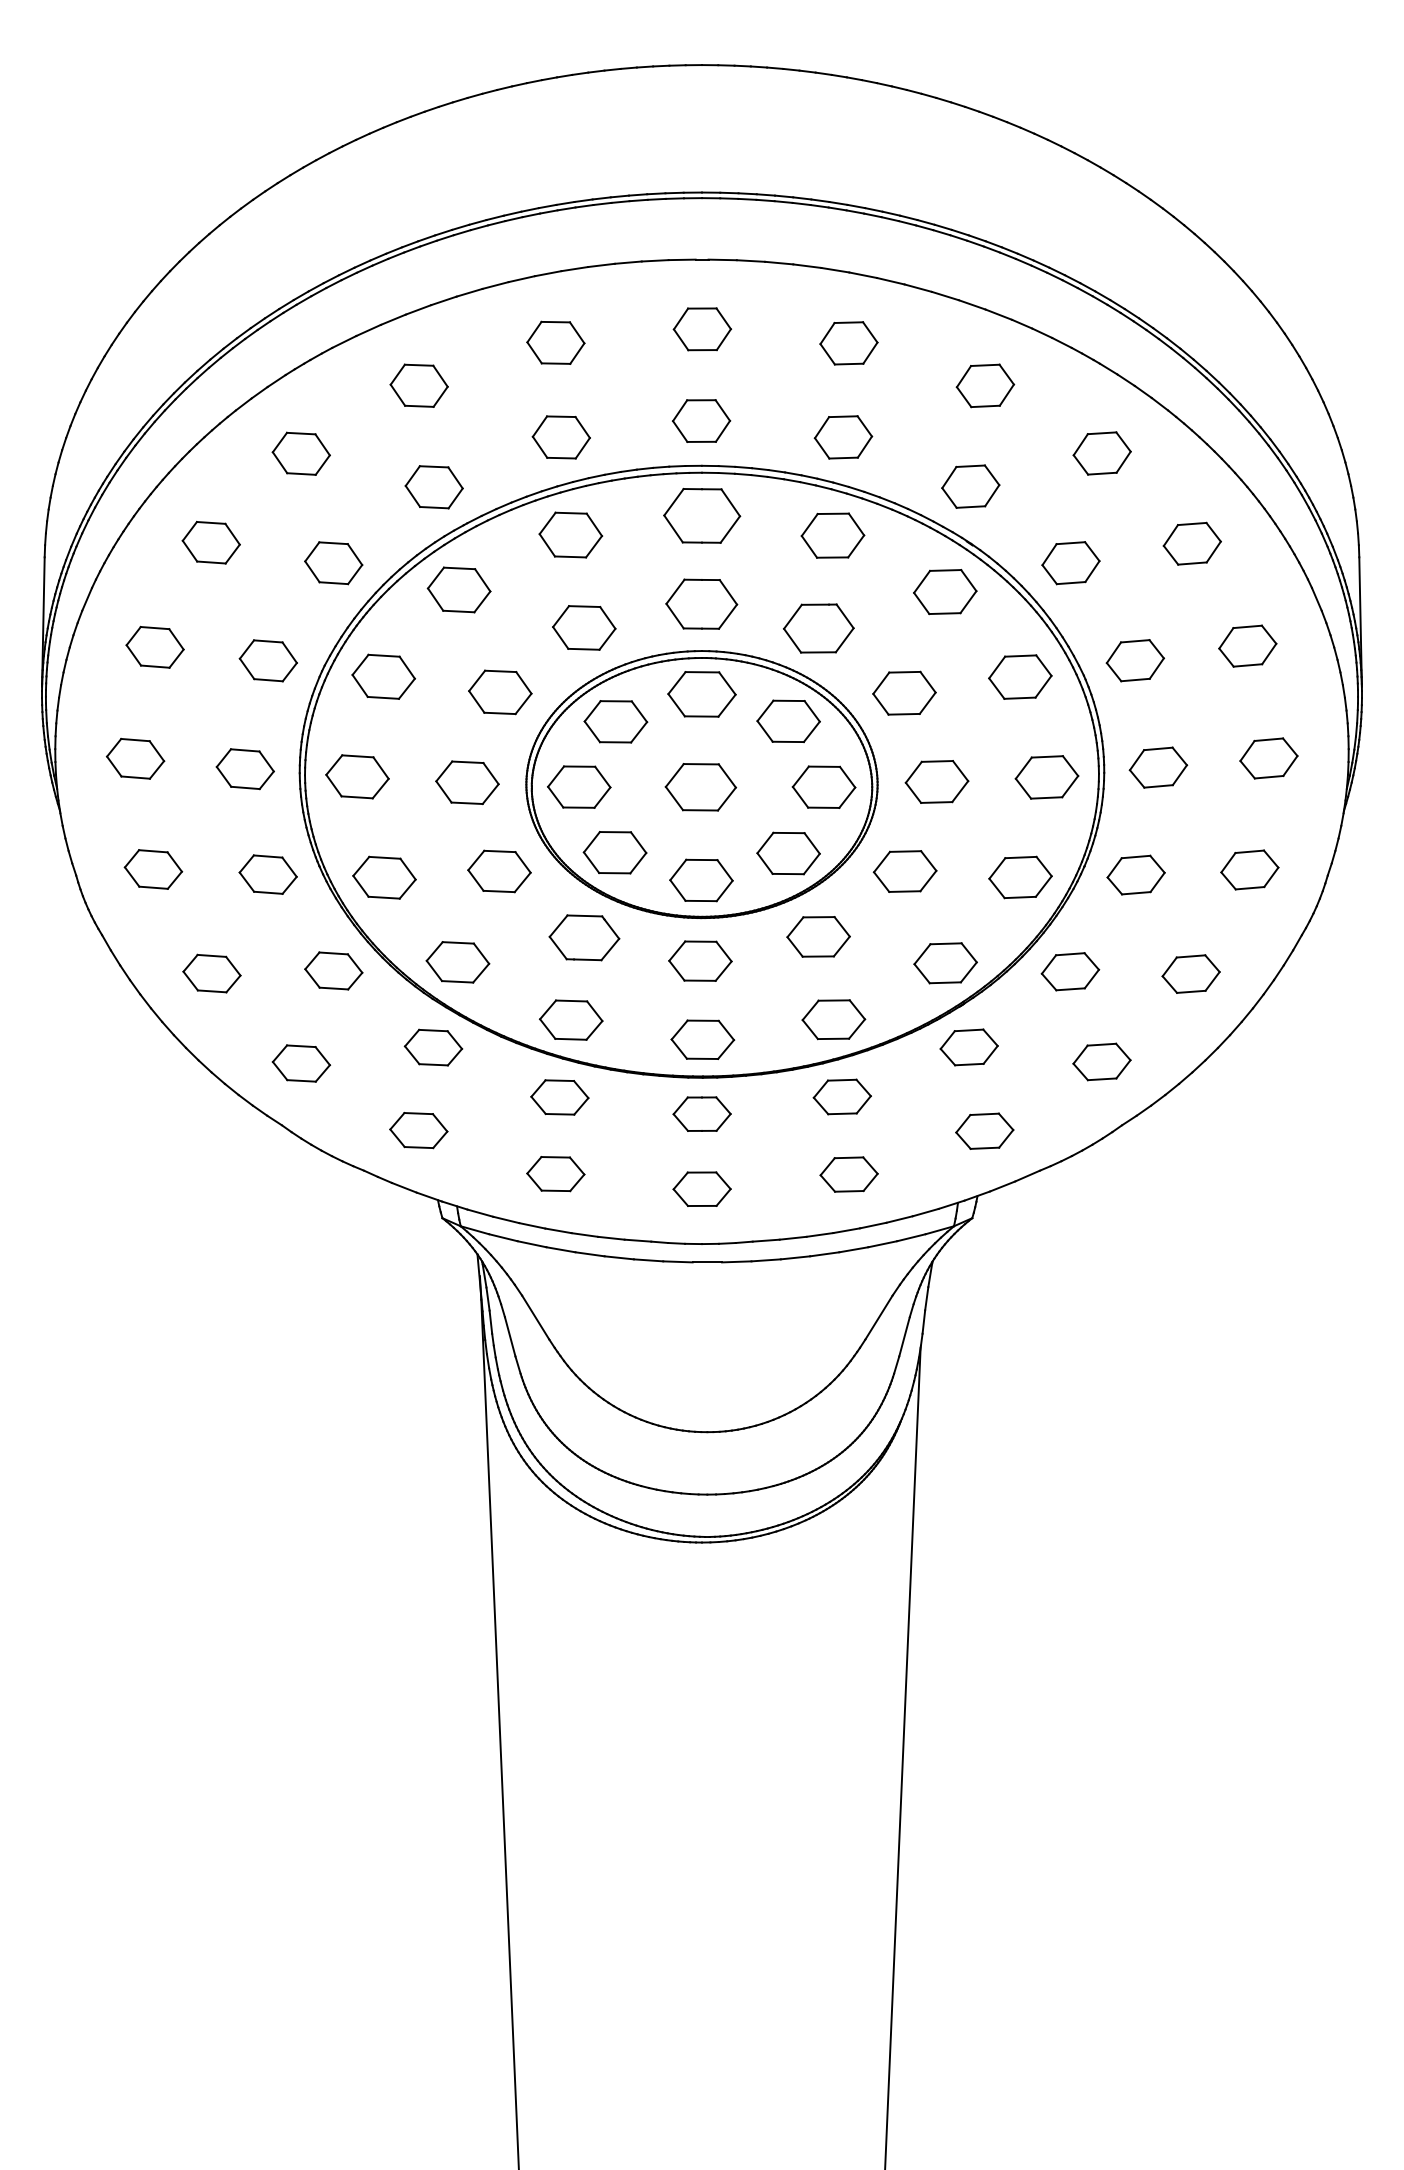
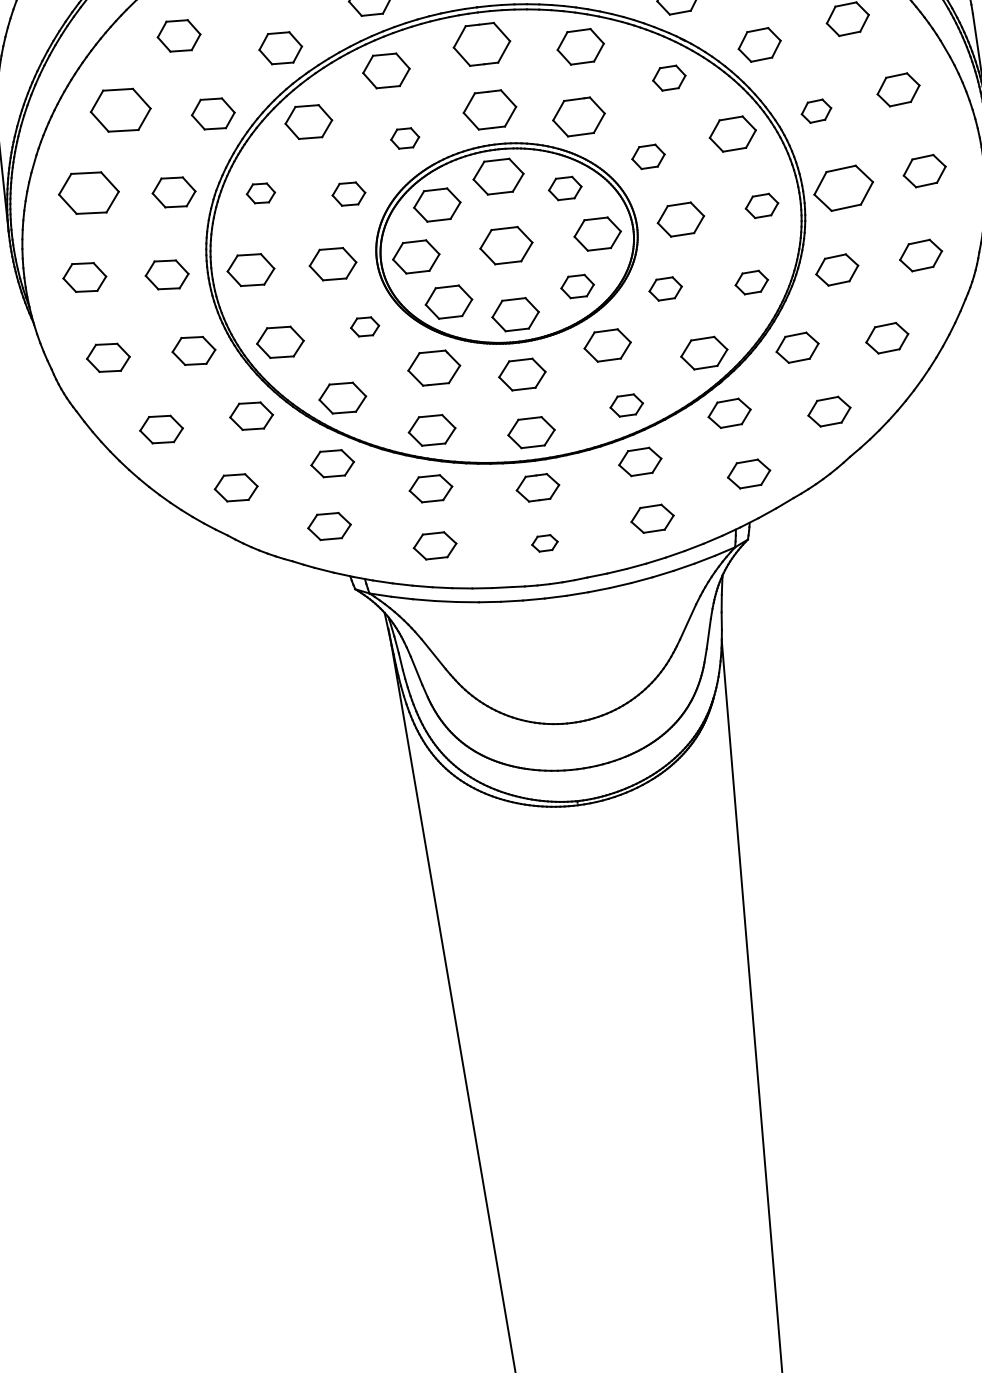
part: (210, 542) -> (120, 110), size x1.4
part: (945, 592) -> (669, 78), size x0.7
part: (584, 627) -> (405, 138), size x0.6
part: (154, 646) -> (88, 192), size x1.4
part: (1134, 660) -> (815, 111), size x0.7
part: (383, 676) -> (260, 193), size x0.6
part: (500, 692) -> (349, 194), size x0.7
part: (904, 692) -> (648, 156), size x0.7
part: (788, 720) -> (565, 187), size x0.7
part: (1158, 767) -> (843, 188), size x1.4
part: (1046, 777) -> (761, 206), size x0.7
part: (788, 853) -> (577, 286), size x0.7
part: (499, 871) -> (365, 326), size x0.6
part: (904, 871) -> (665, 289), size x0.7
part: (1020, 877) -> (751, 282), size x0.7
part: (833, 1019) -> (626, 405), size x0.7
part: (701, 1188) -> (544, 542), size x0.6

